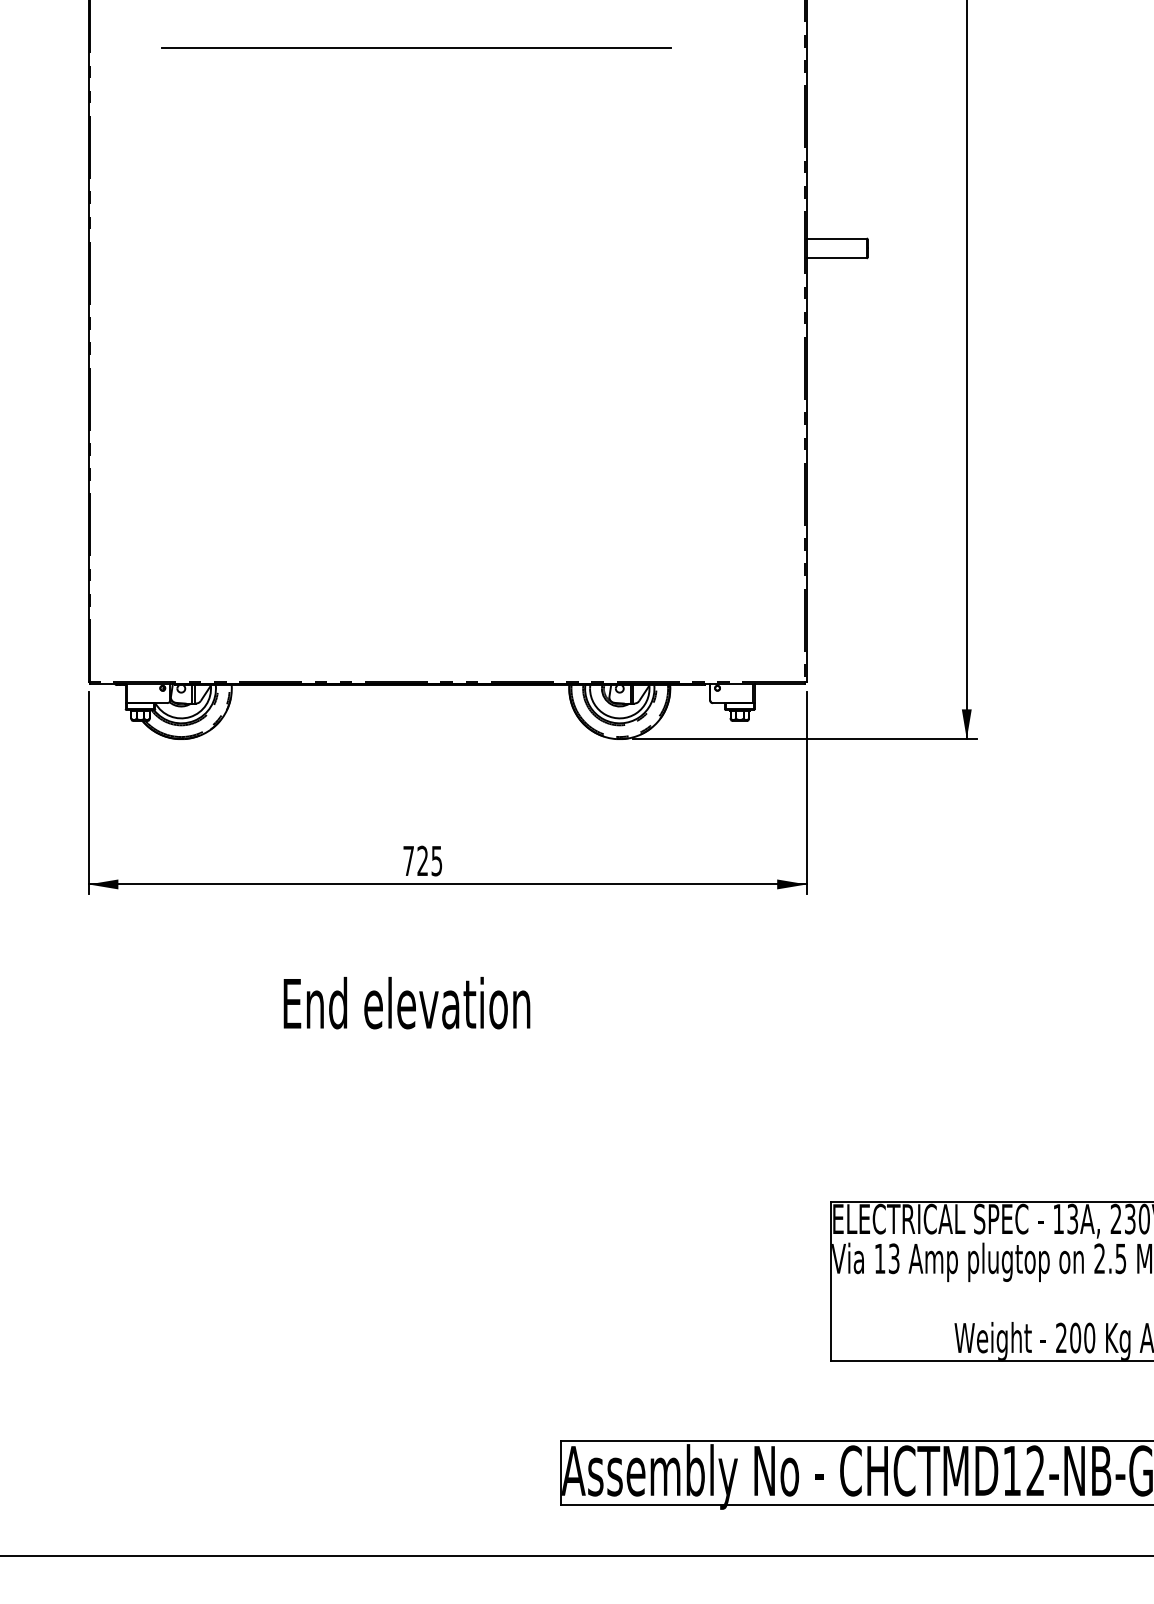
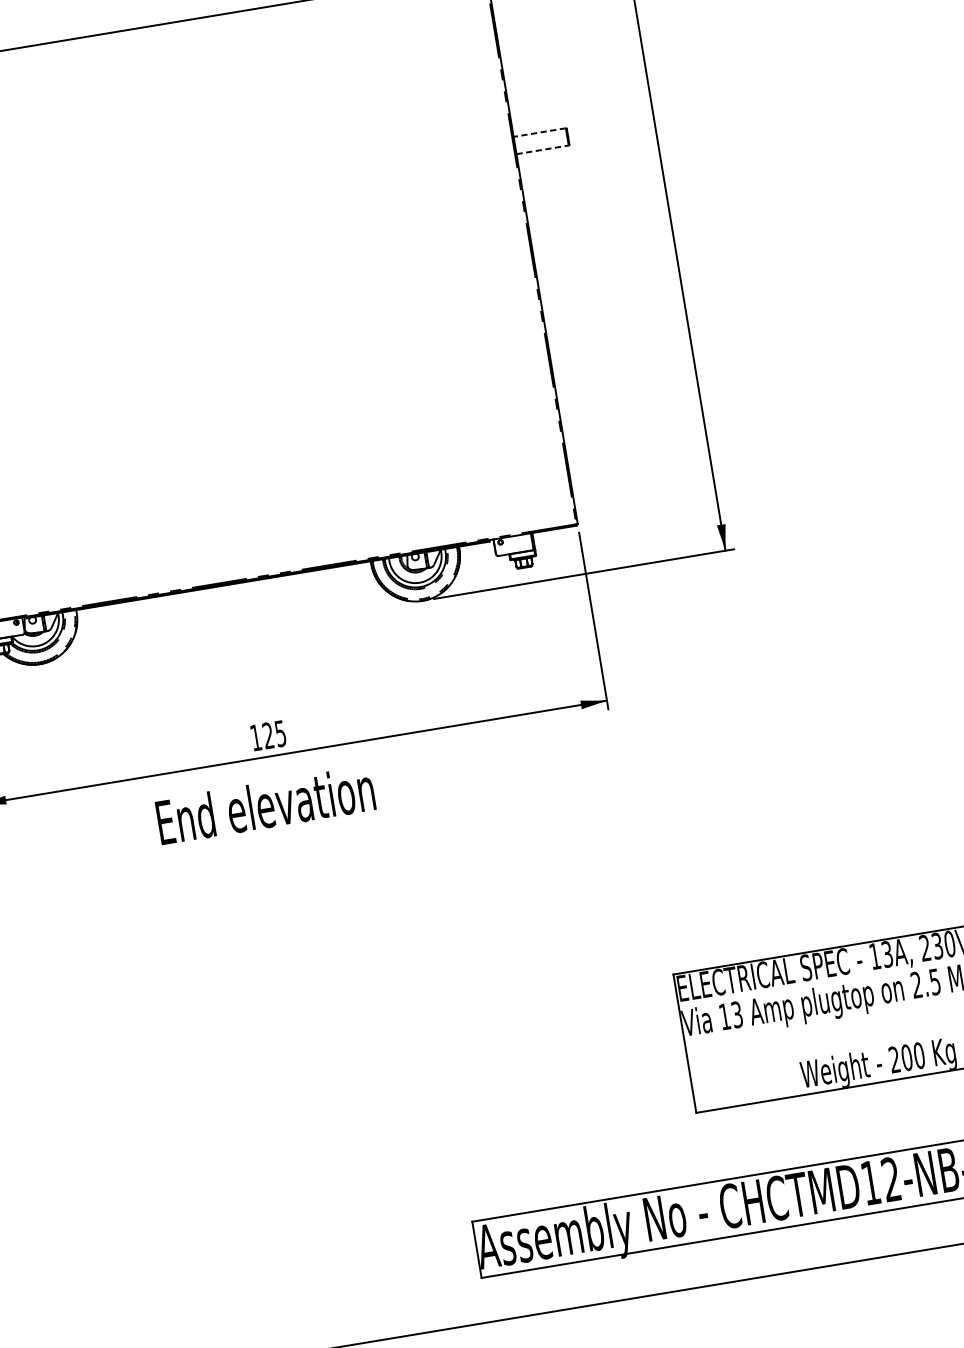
line: (836, 238) -> (539, 132), solid -> dashed
line: (836, 258) -> (542, 150), solid -> dashed
text: (408, 860) -> (255, 737), 725 -> 125
text: (406, 1003) -> (265, 805), moved

